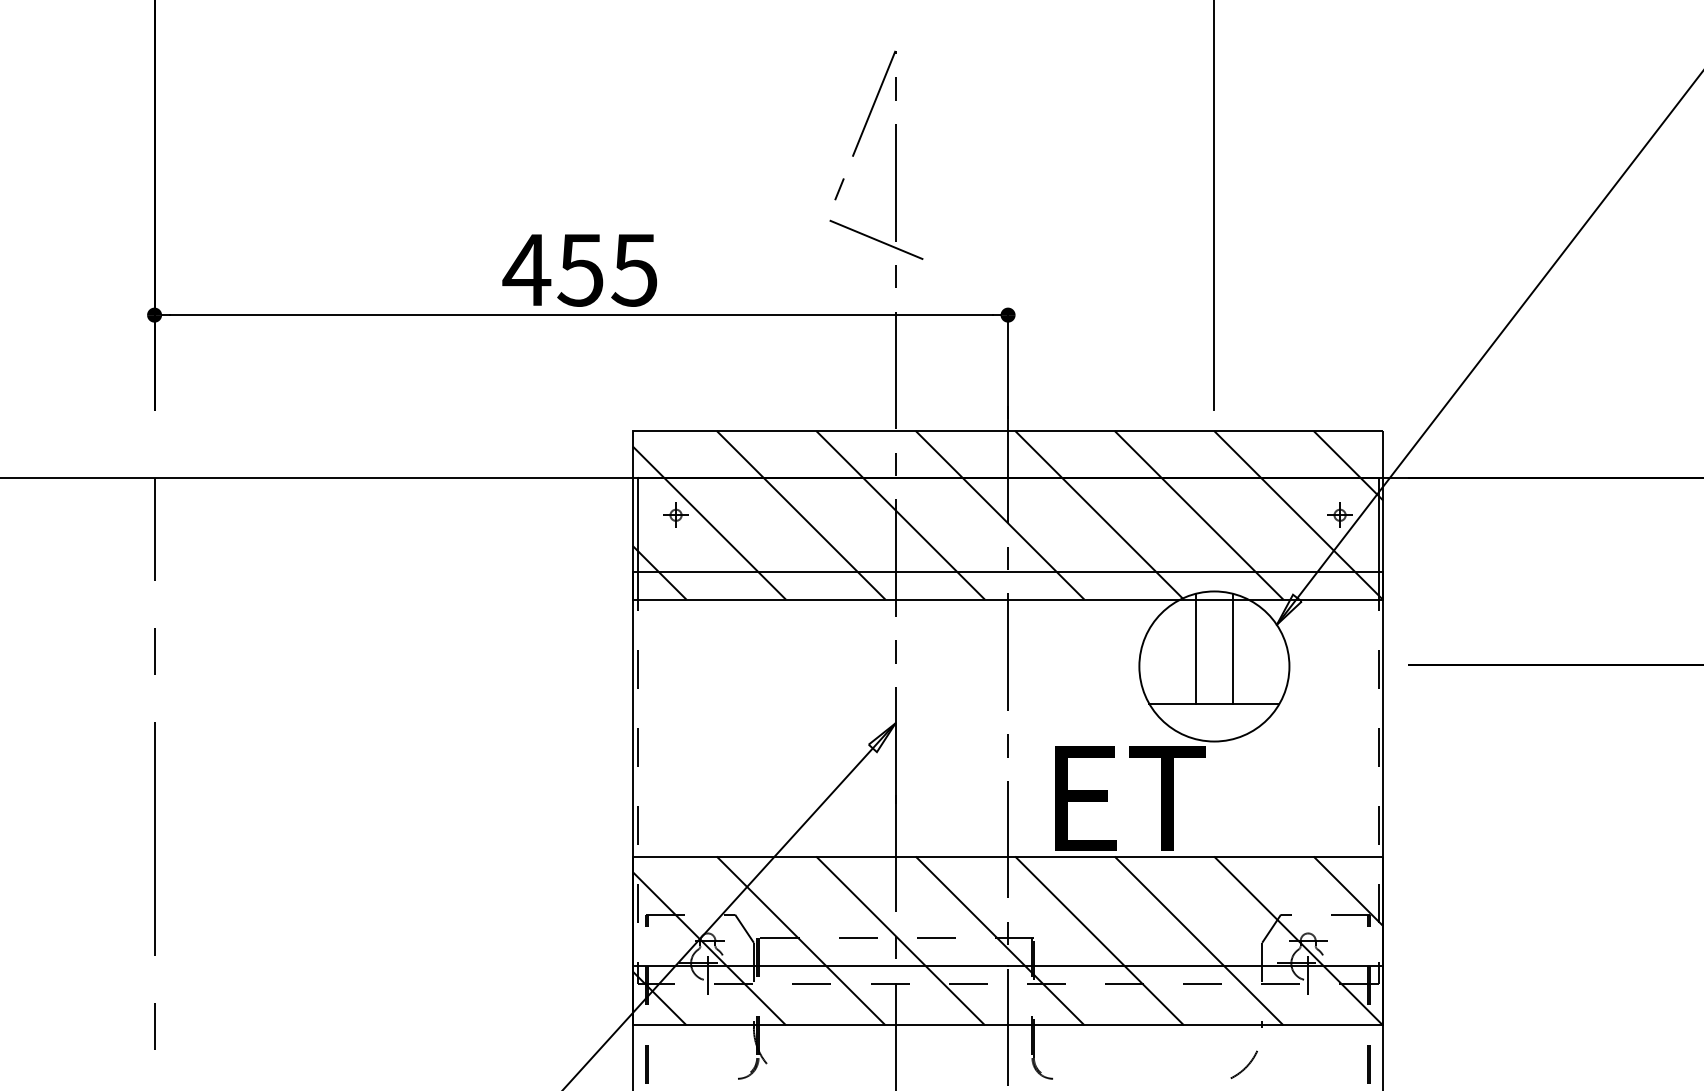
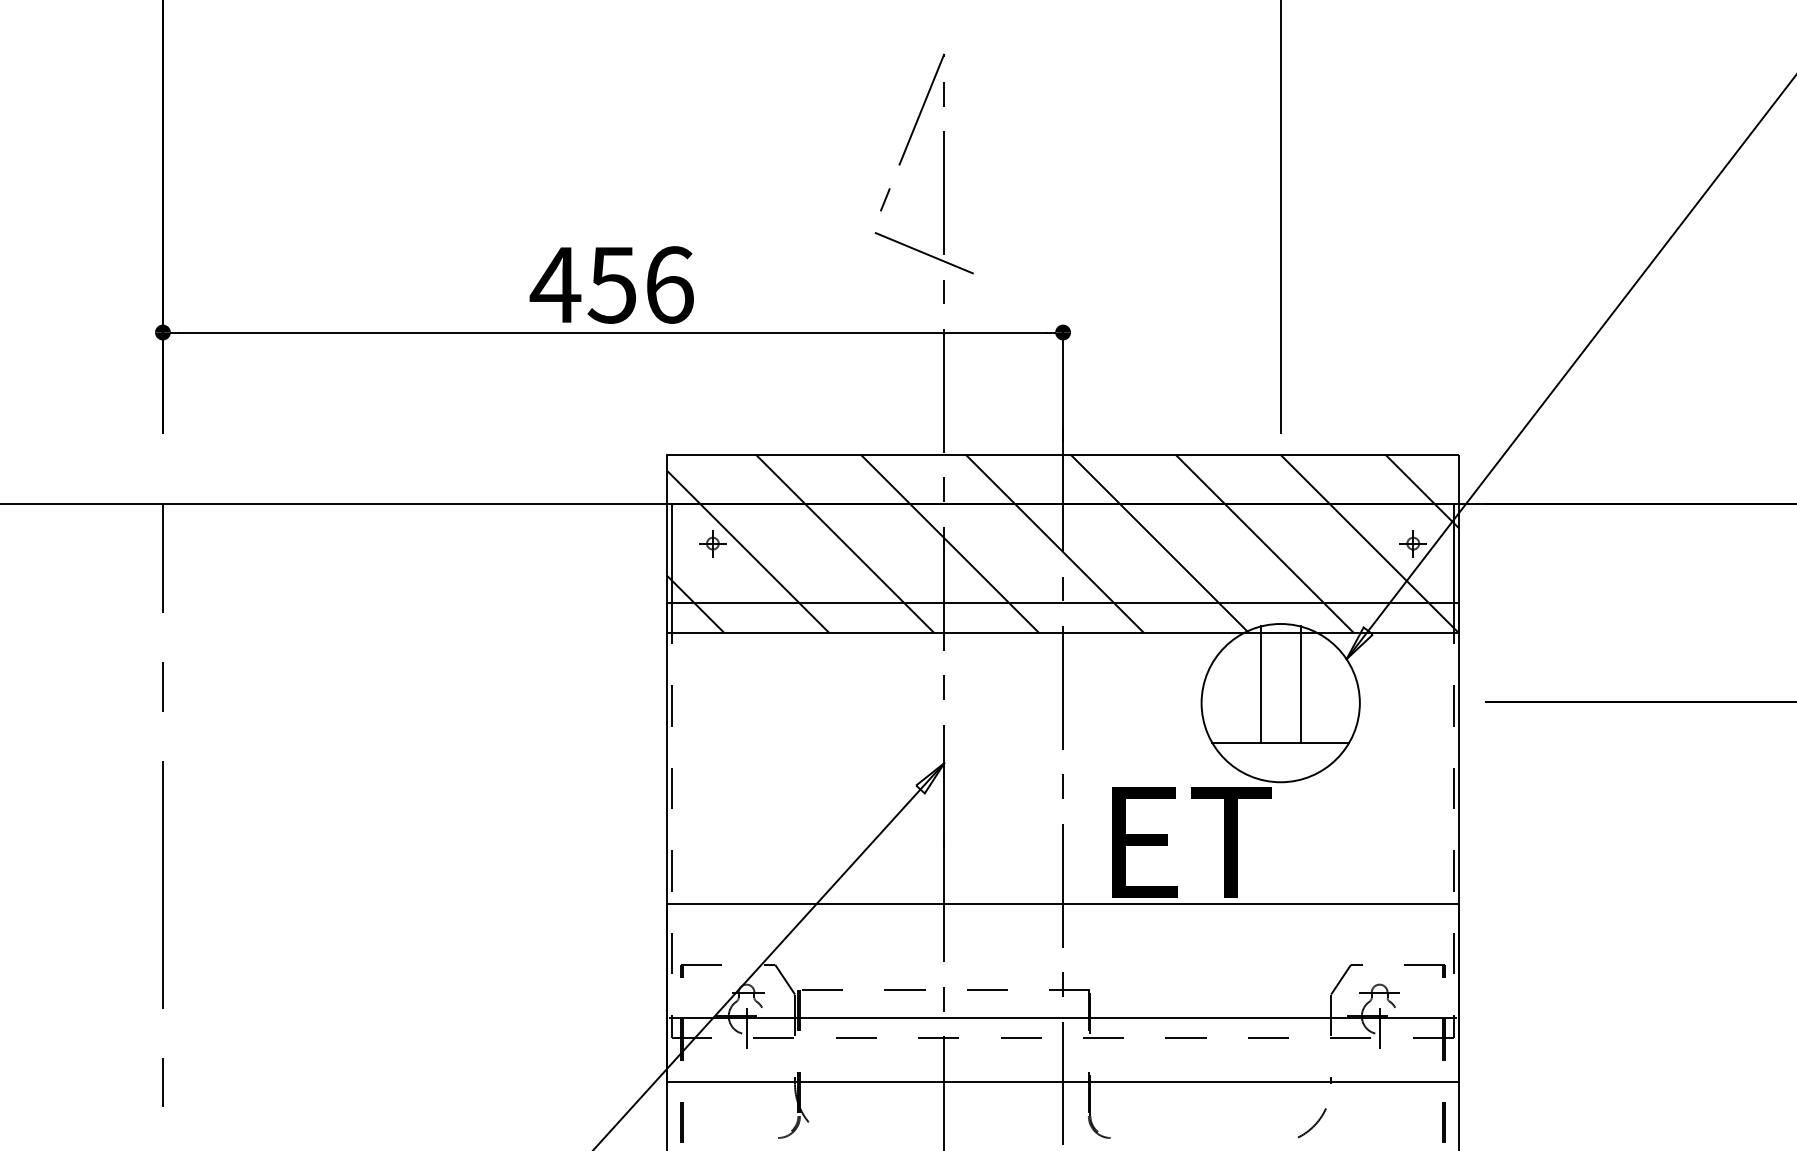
text: (634, 269) -> (669, 284), 455 -> 456
hatch: (1007, 940) -> (1062, 992), removed

